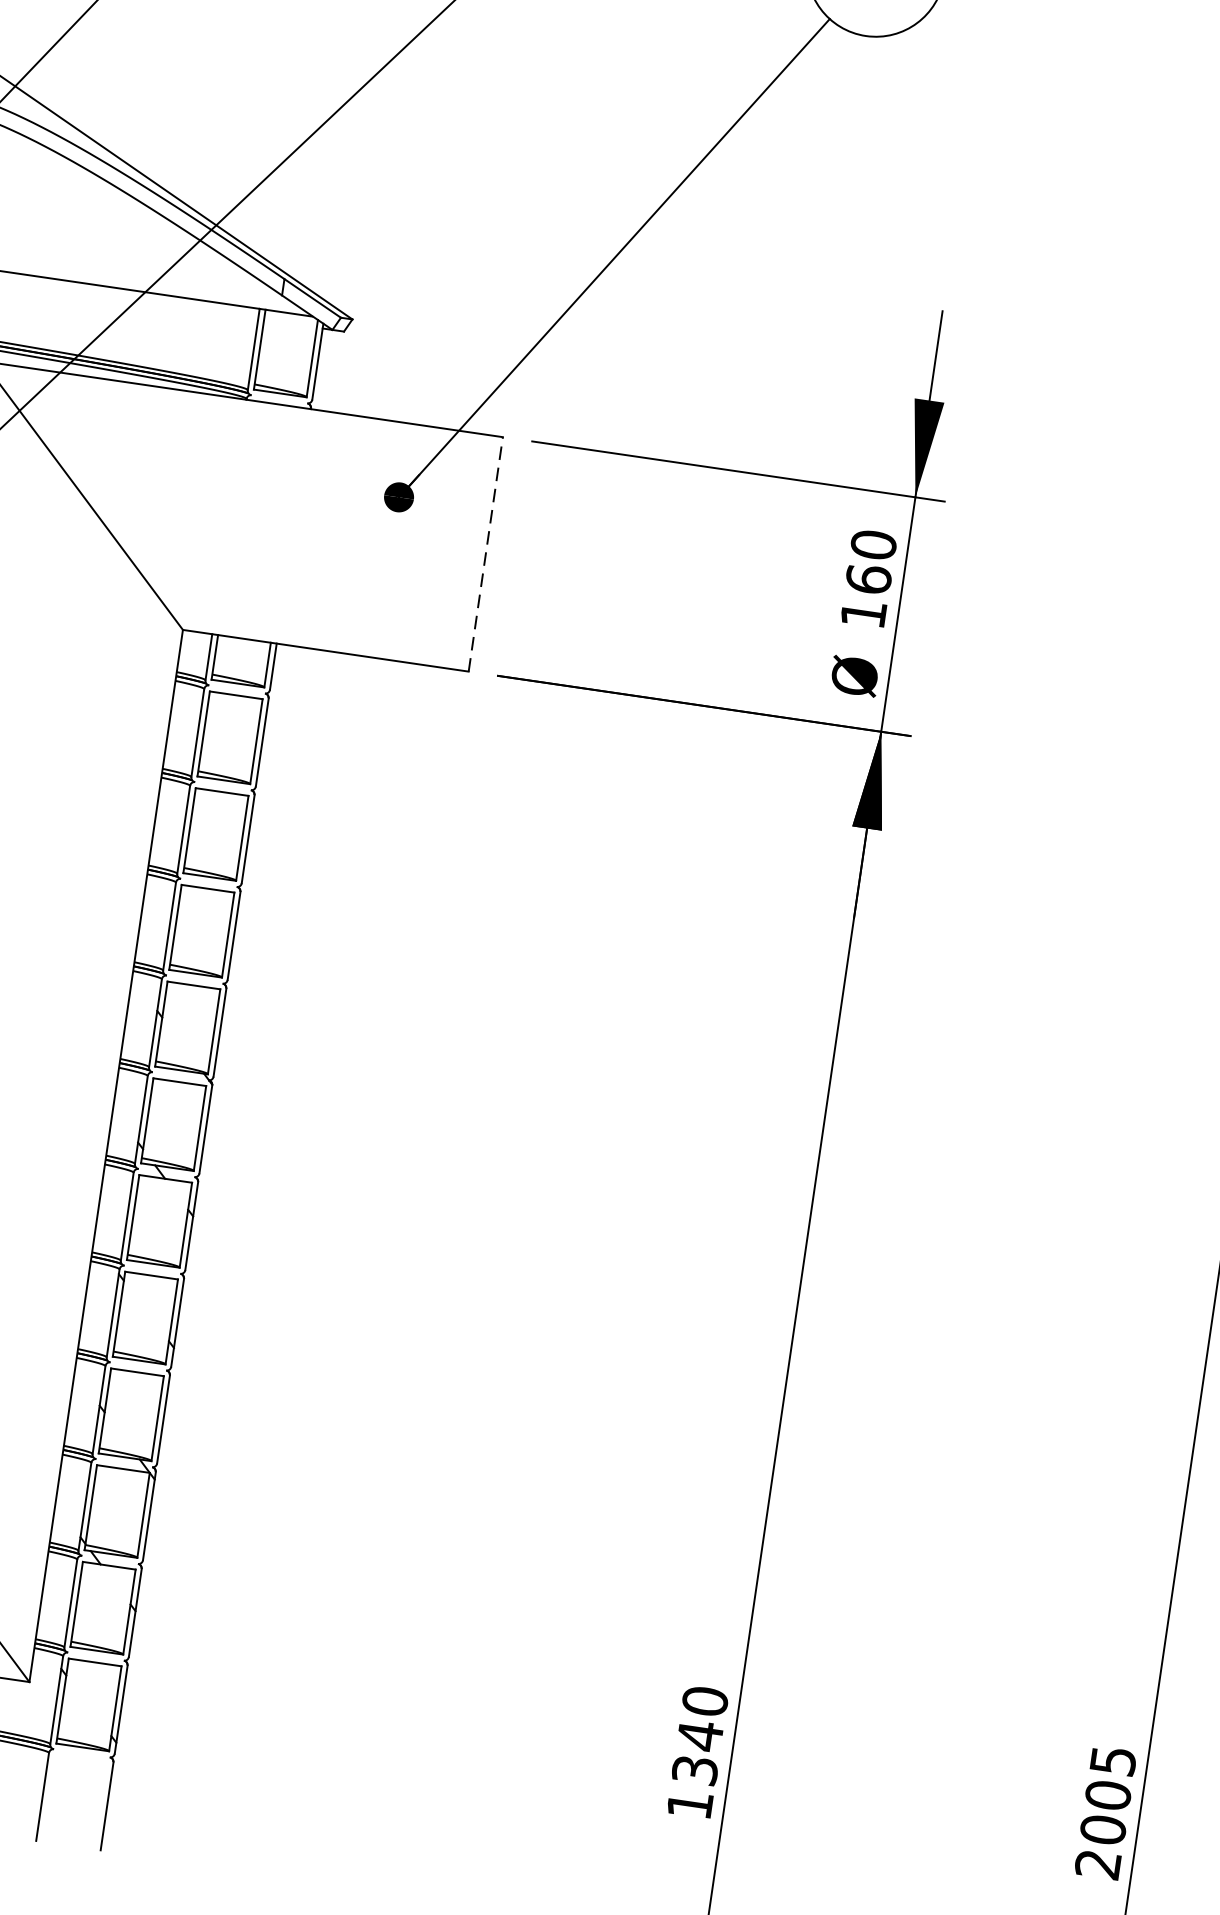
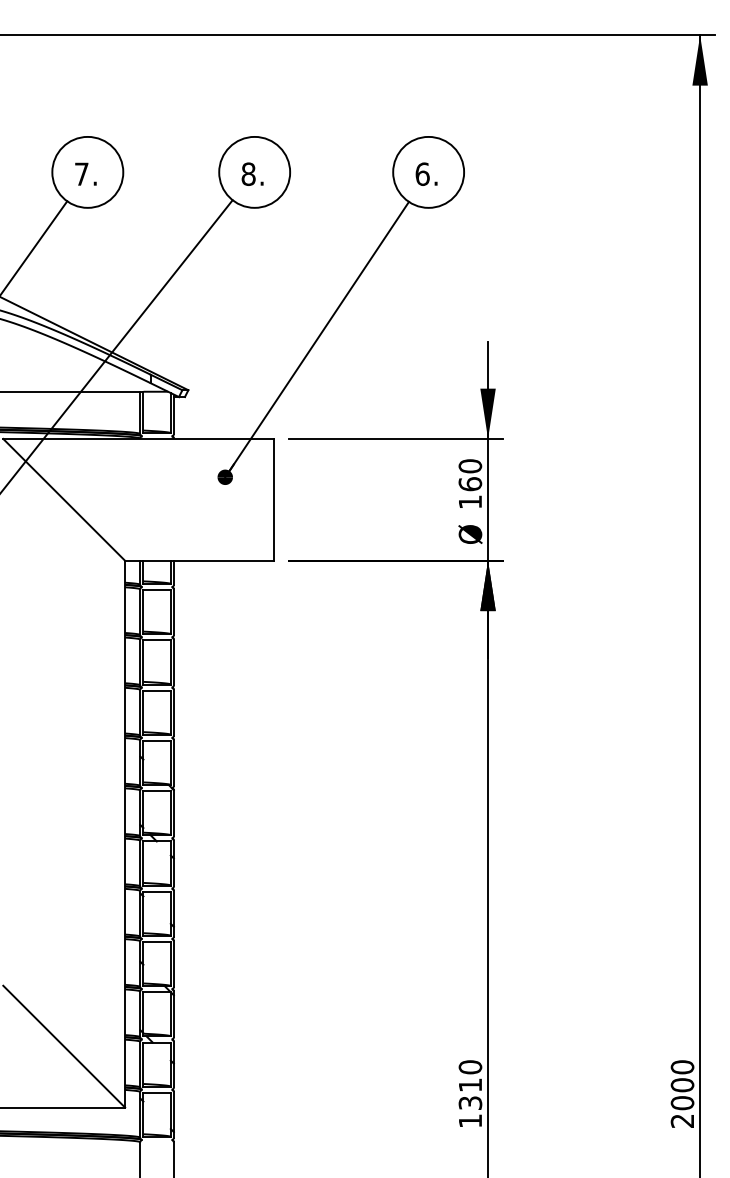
line: (485, 553) -> (273, 499), dashed -> solid
text: (700, 1734) -> (470, 1084), 1340 -> 1310
text: (1113, 1761) -> (682, 1067), 2005 -> 2000

